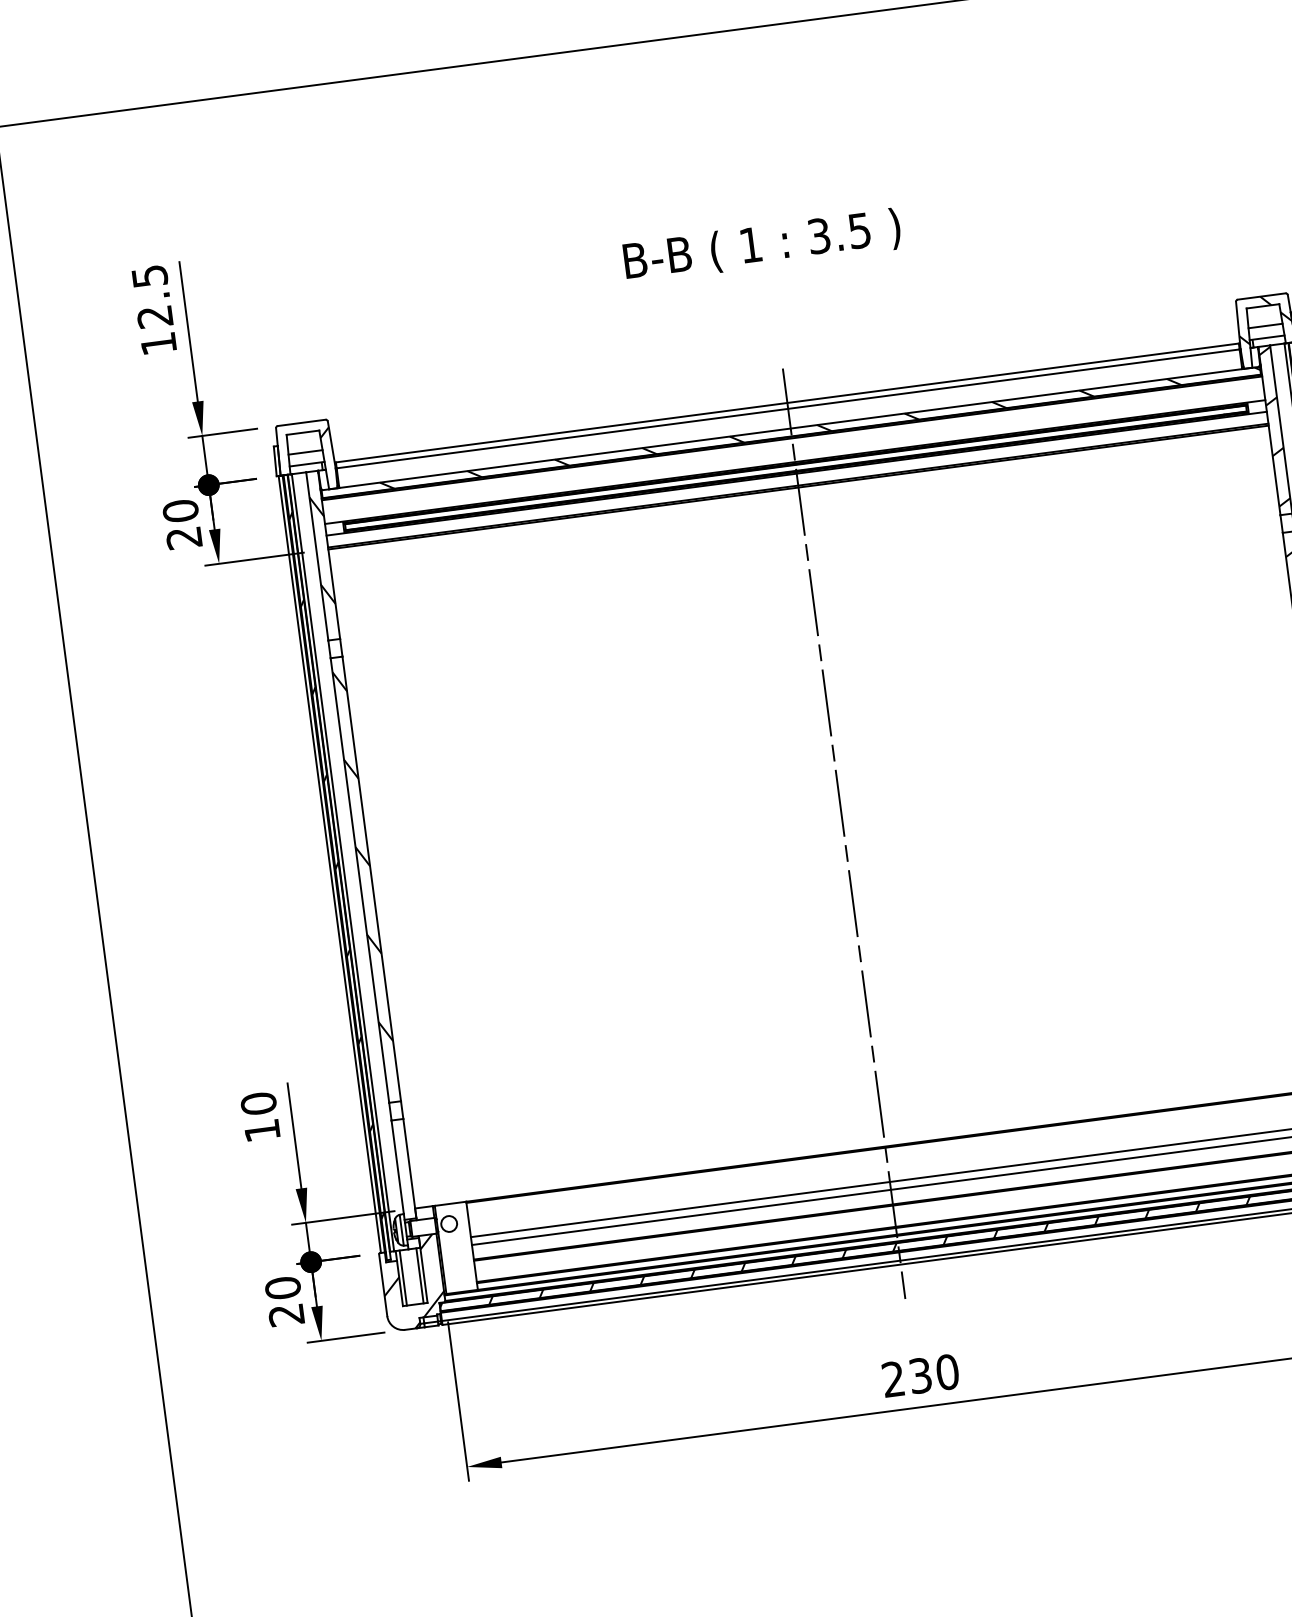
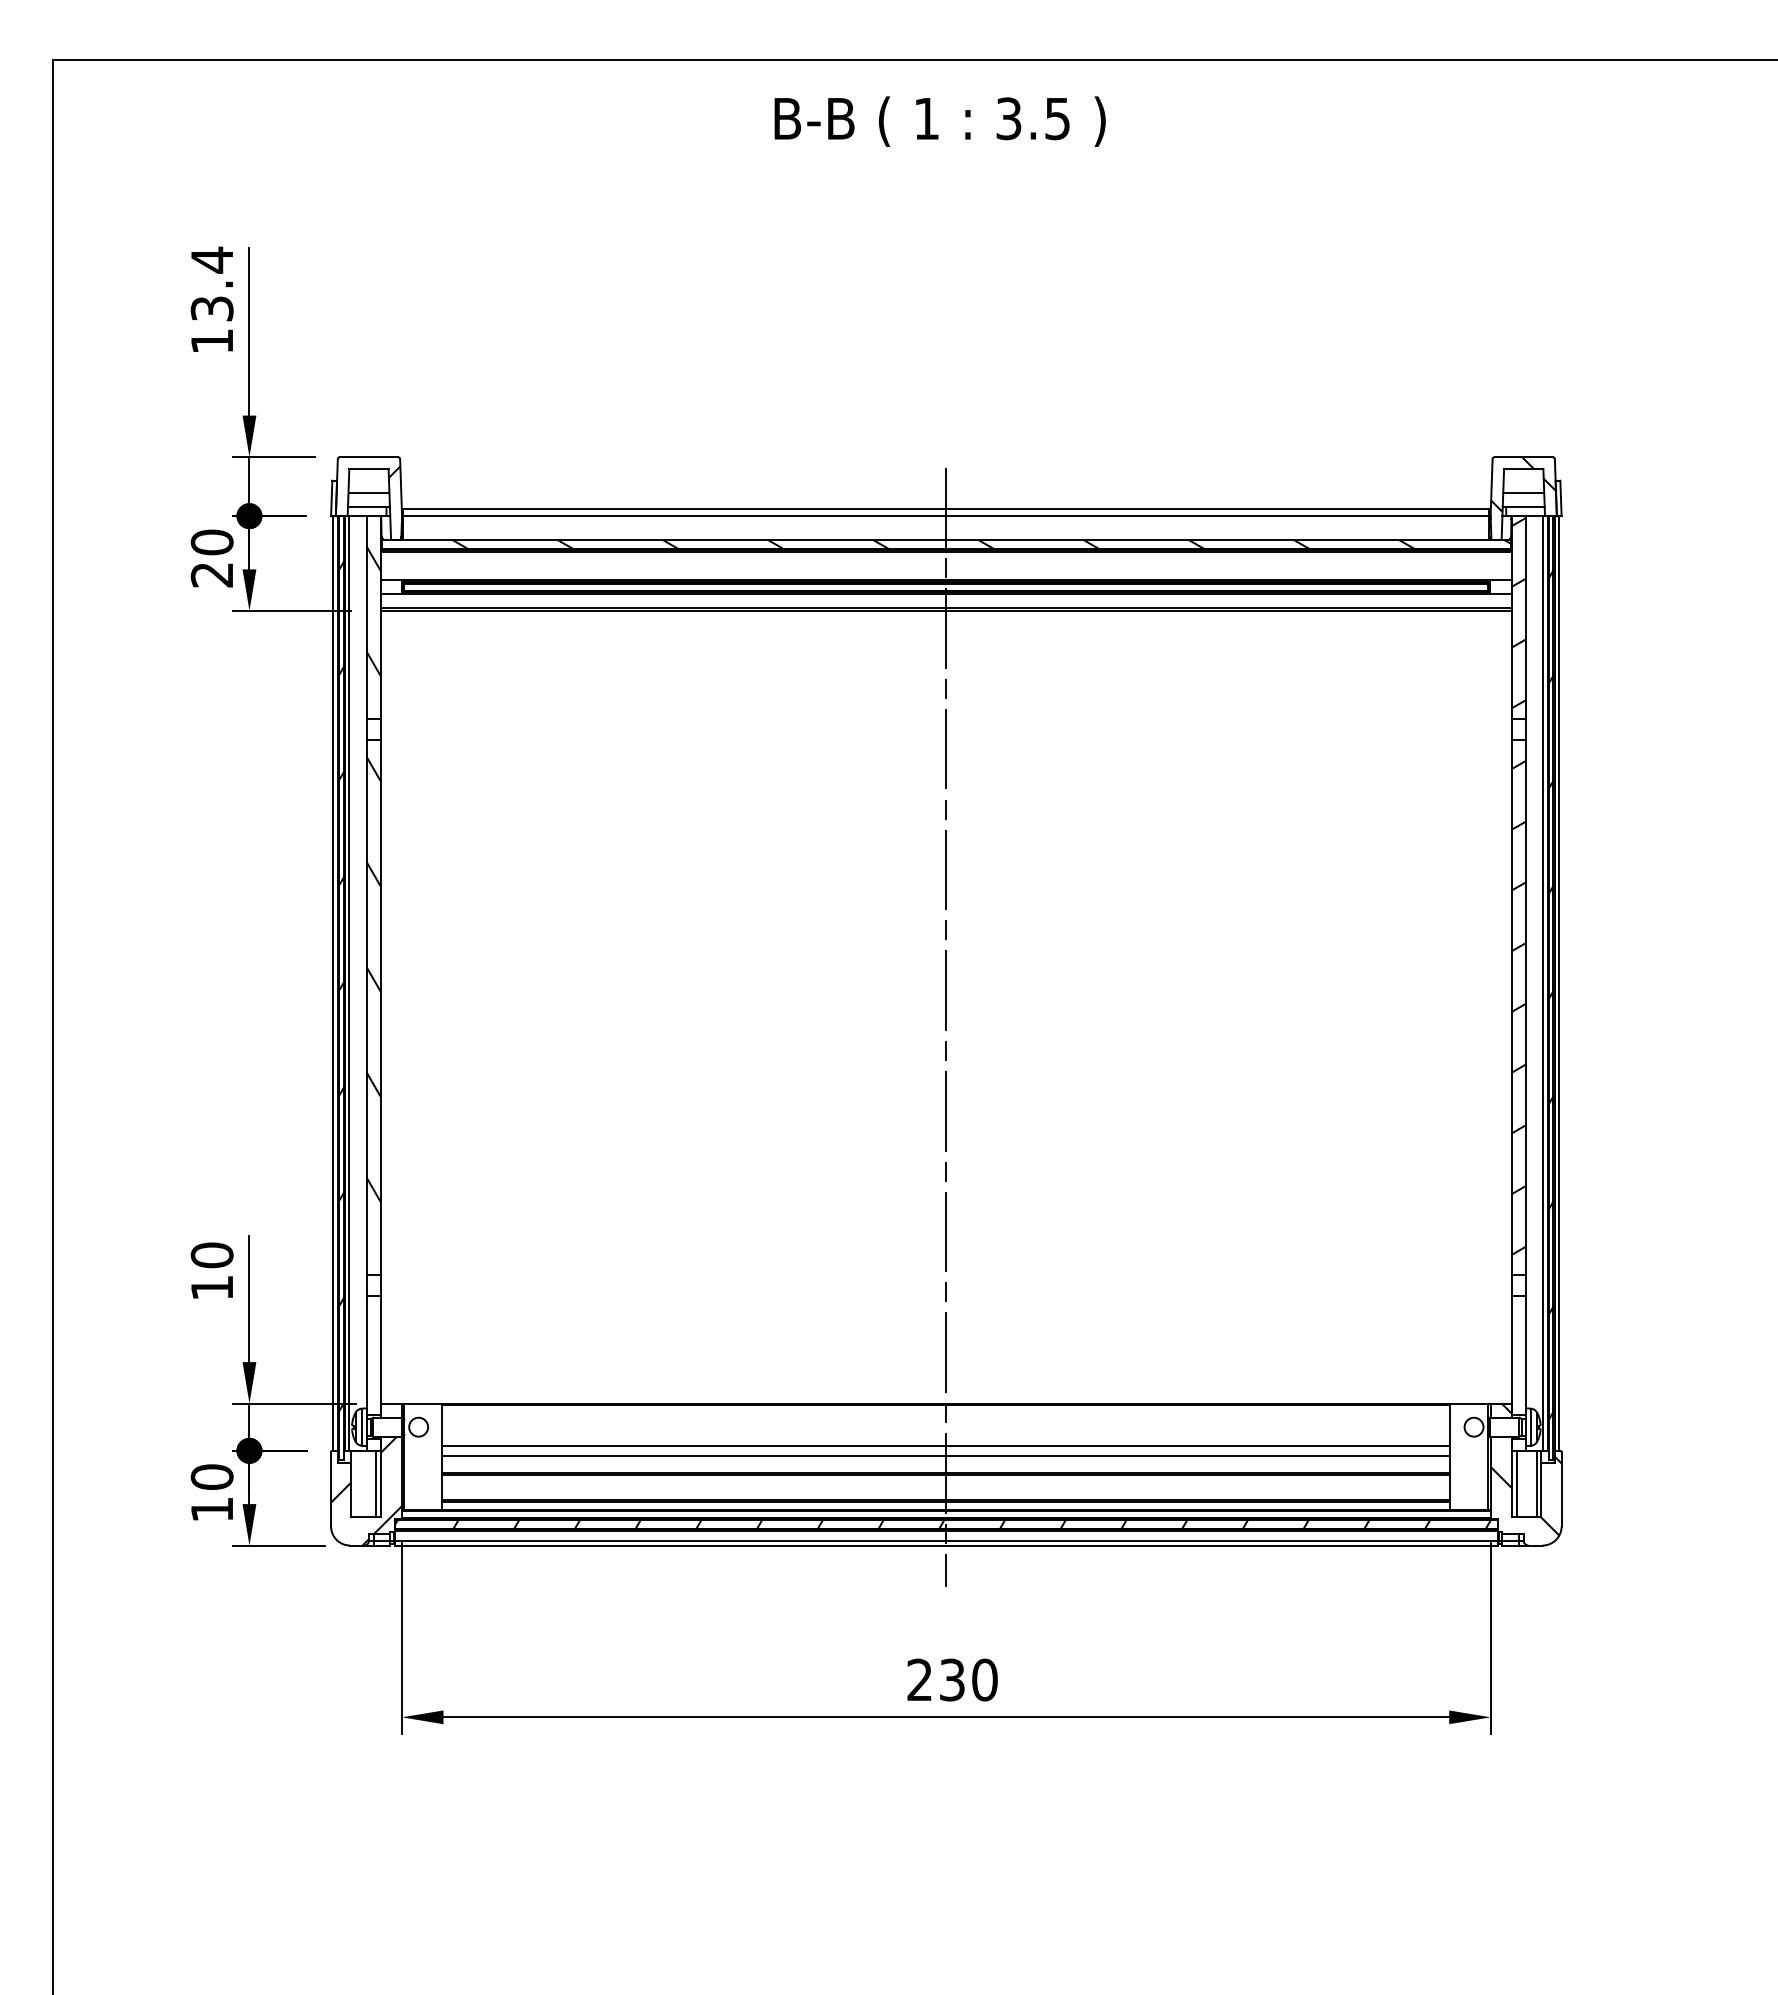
text: (761, 246) -> (939, 121), moved
text: (152, 295) -> (212, 283), 12.5 -> 13.4
line: (402, 1277) -> (355, 1483), removed
text: (286, 1315) -> (211, 1510), 20 -> 10

